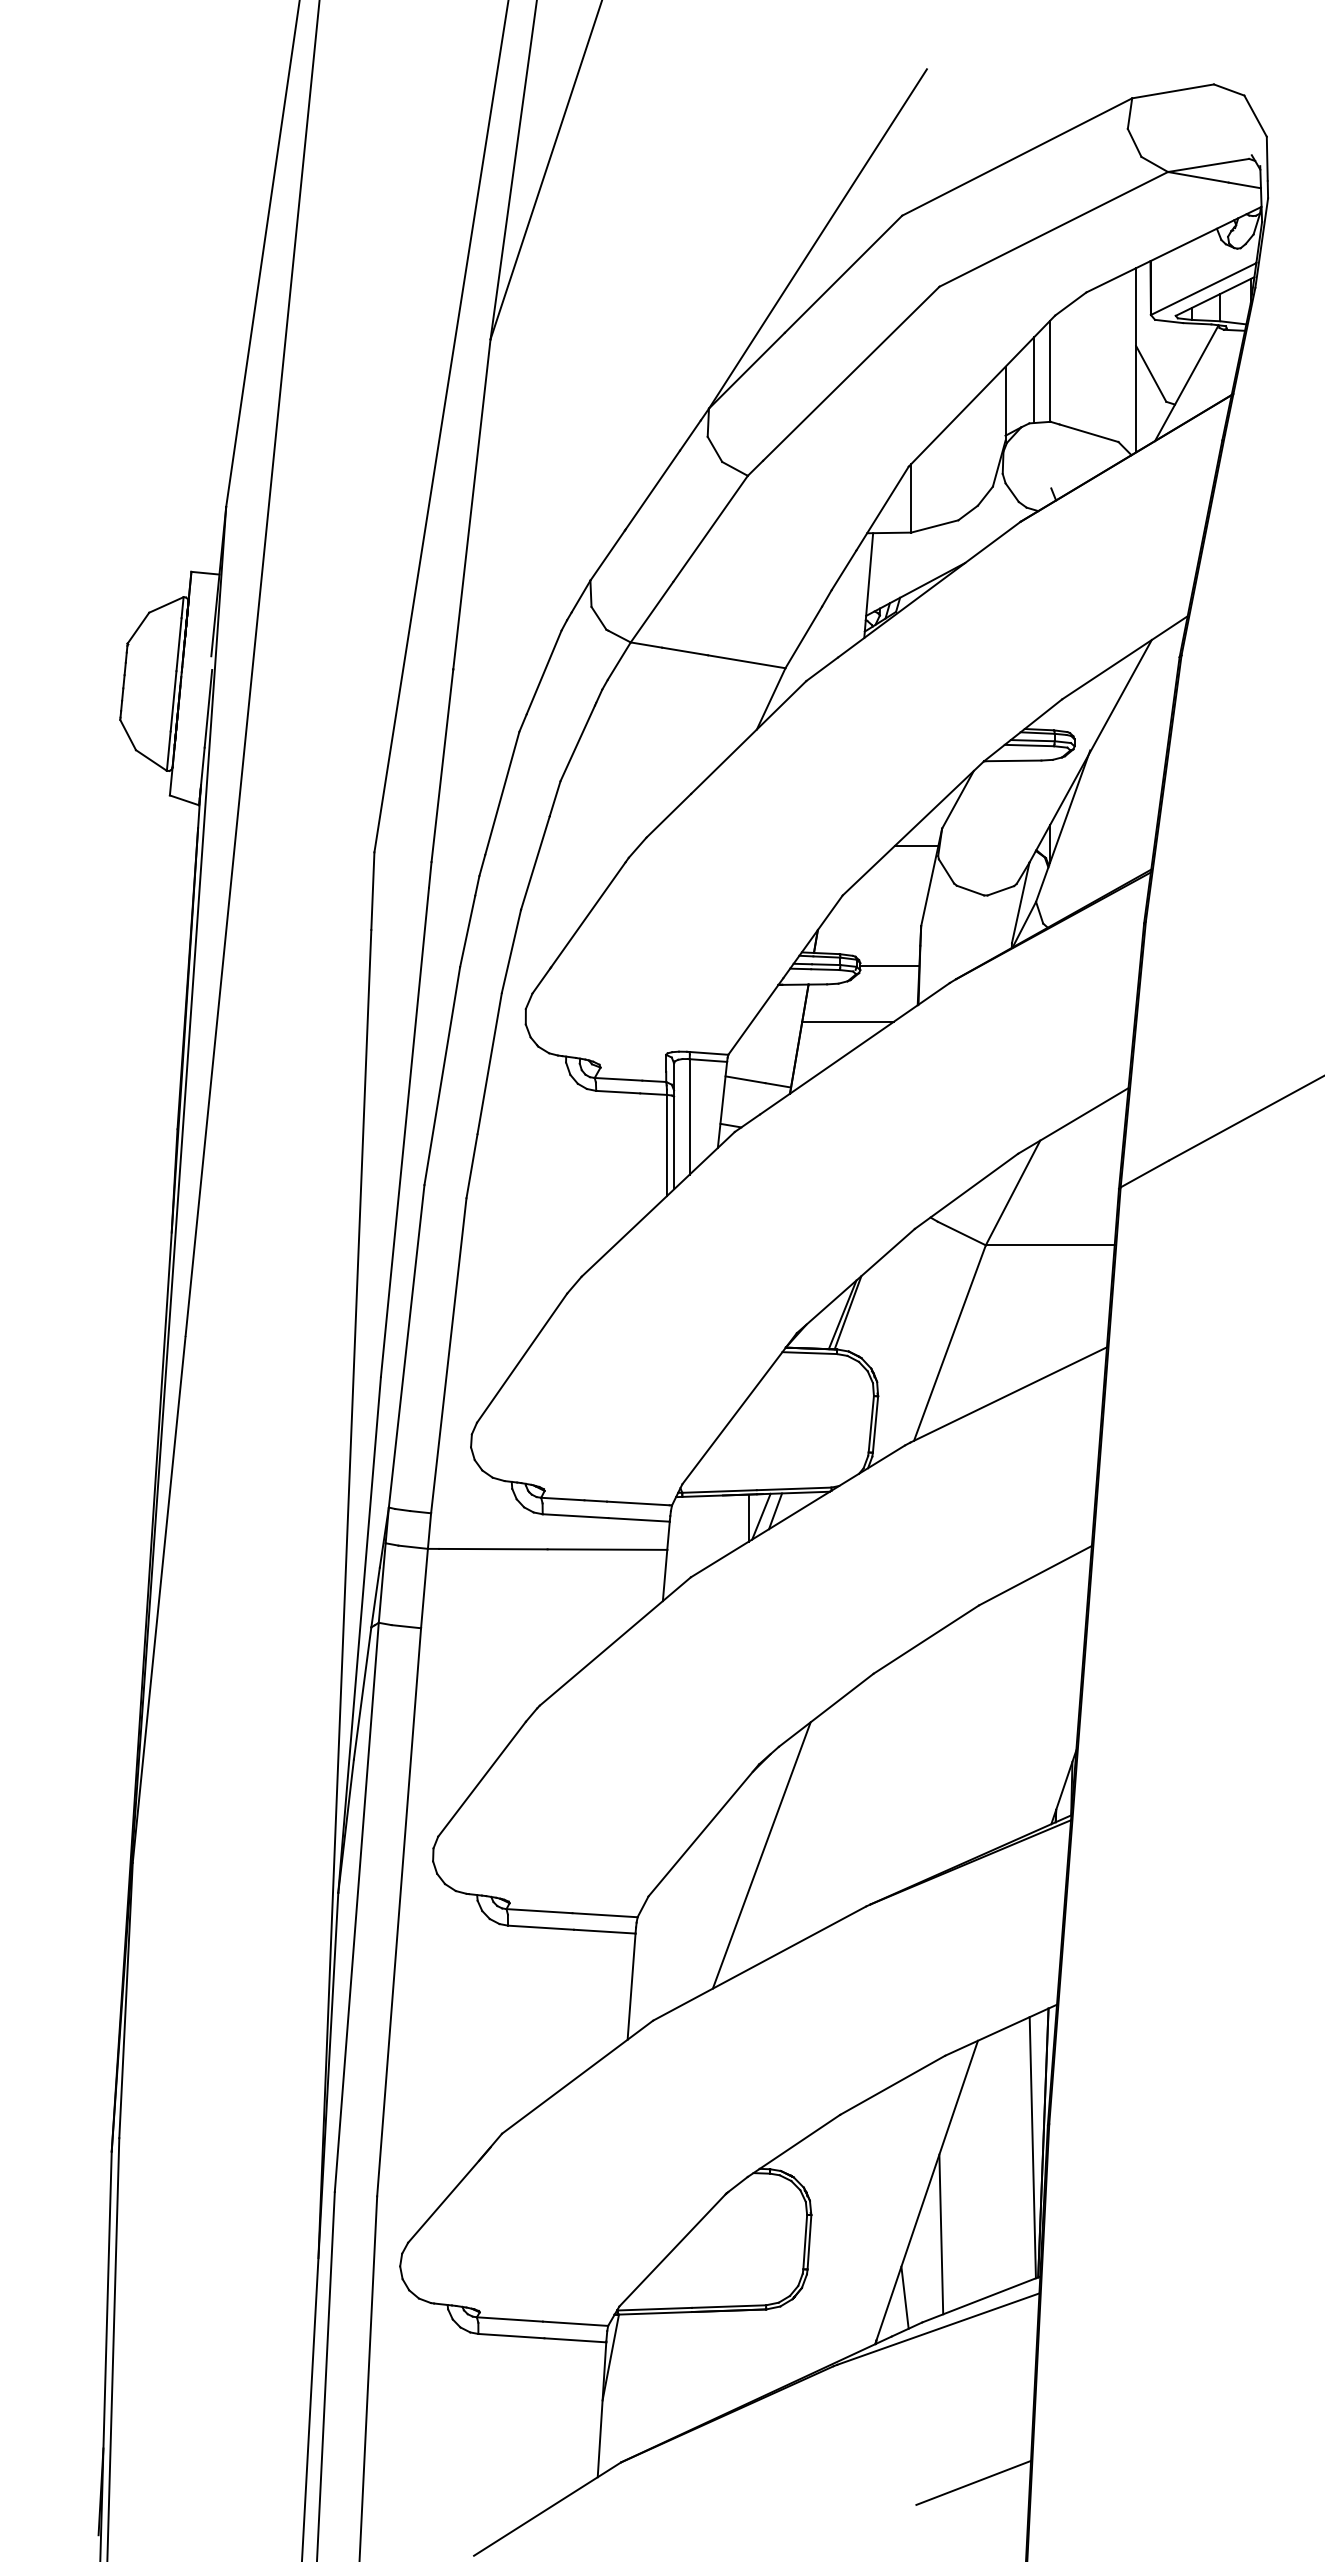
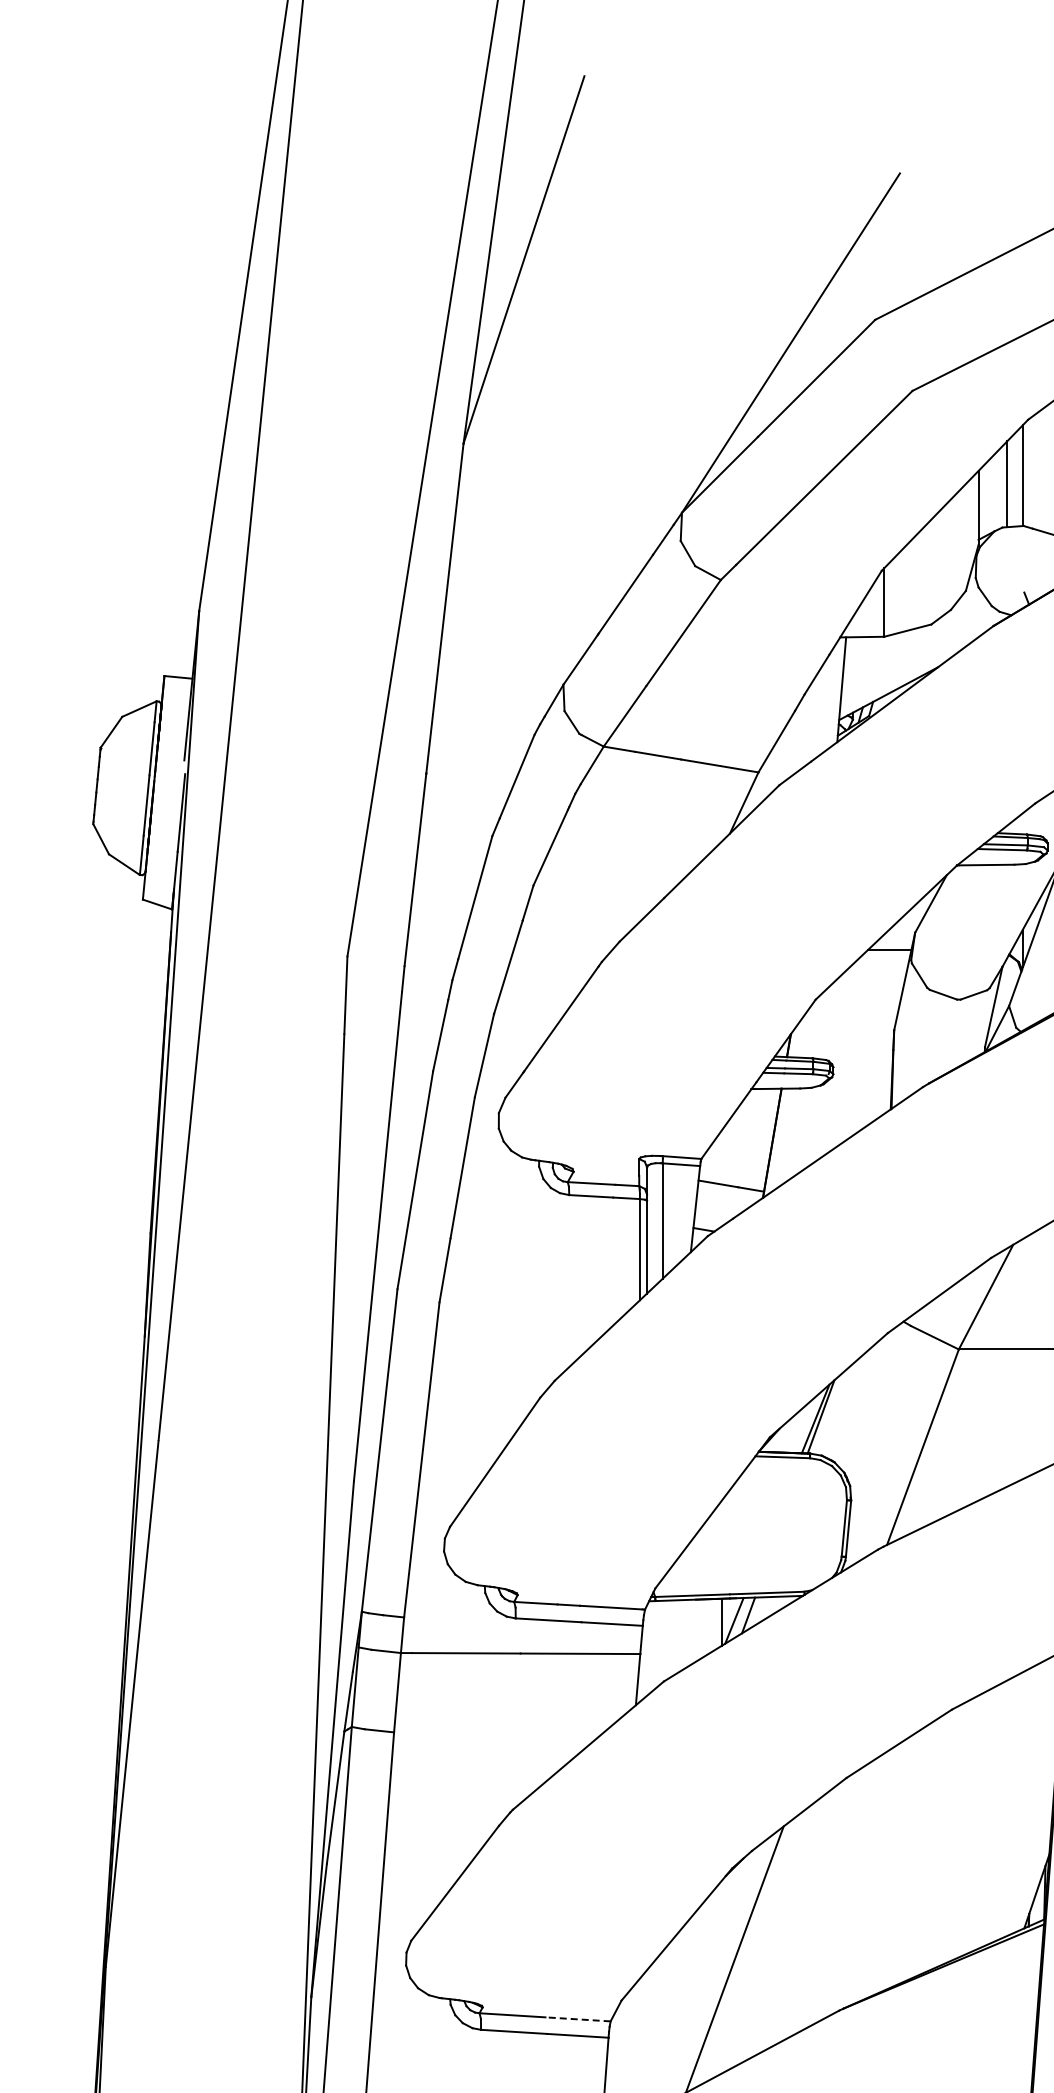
line: (889, 966) -> (862, 1070), removed
line: (847, 1021) -> (820, 1125), removed
line: (605, 1915) -> (578, 2019), solid -> dashed

